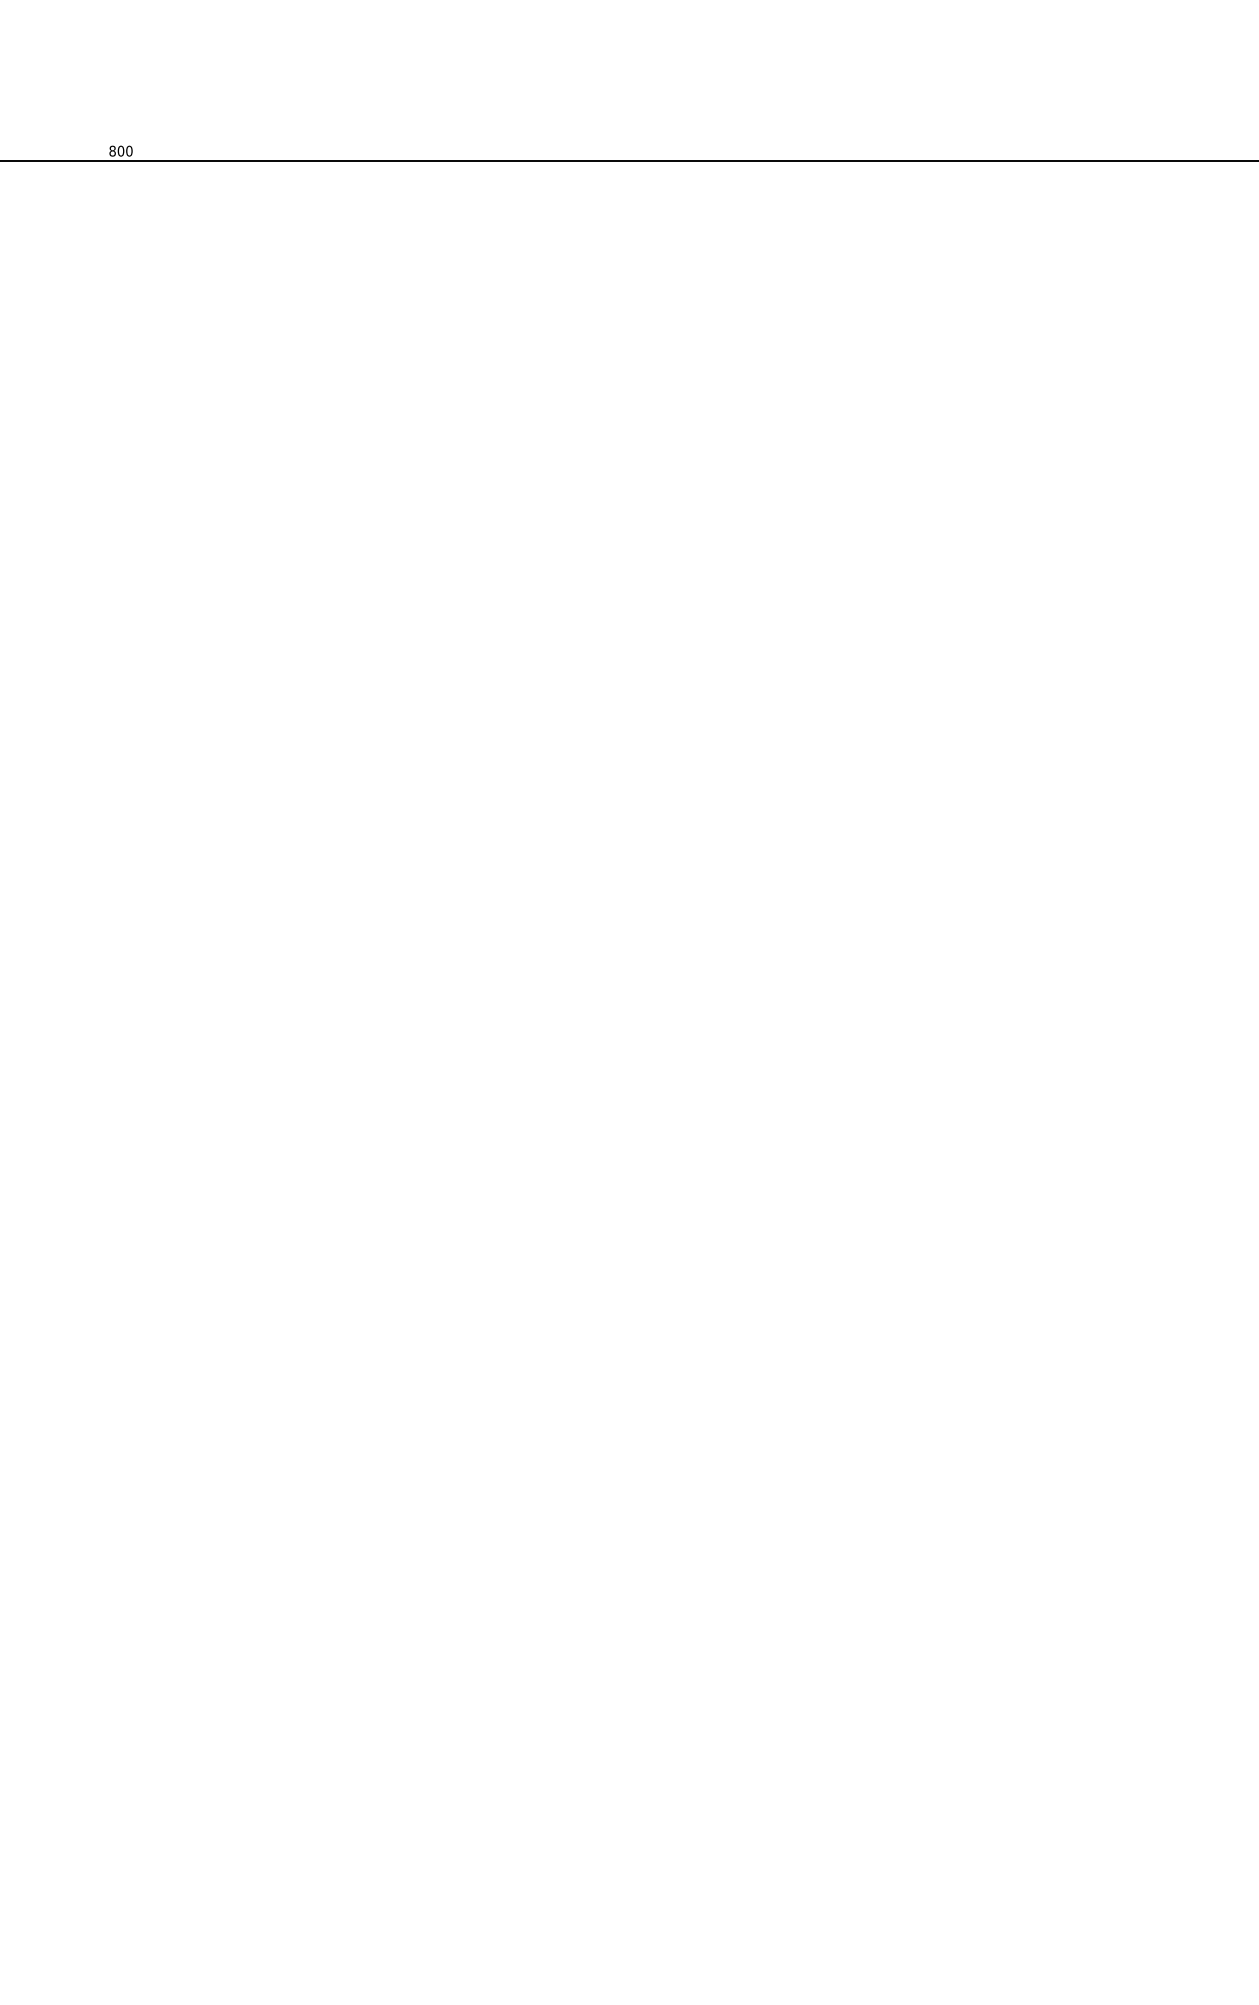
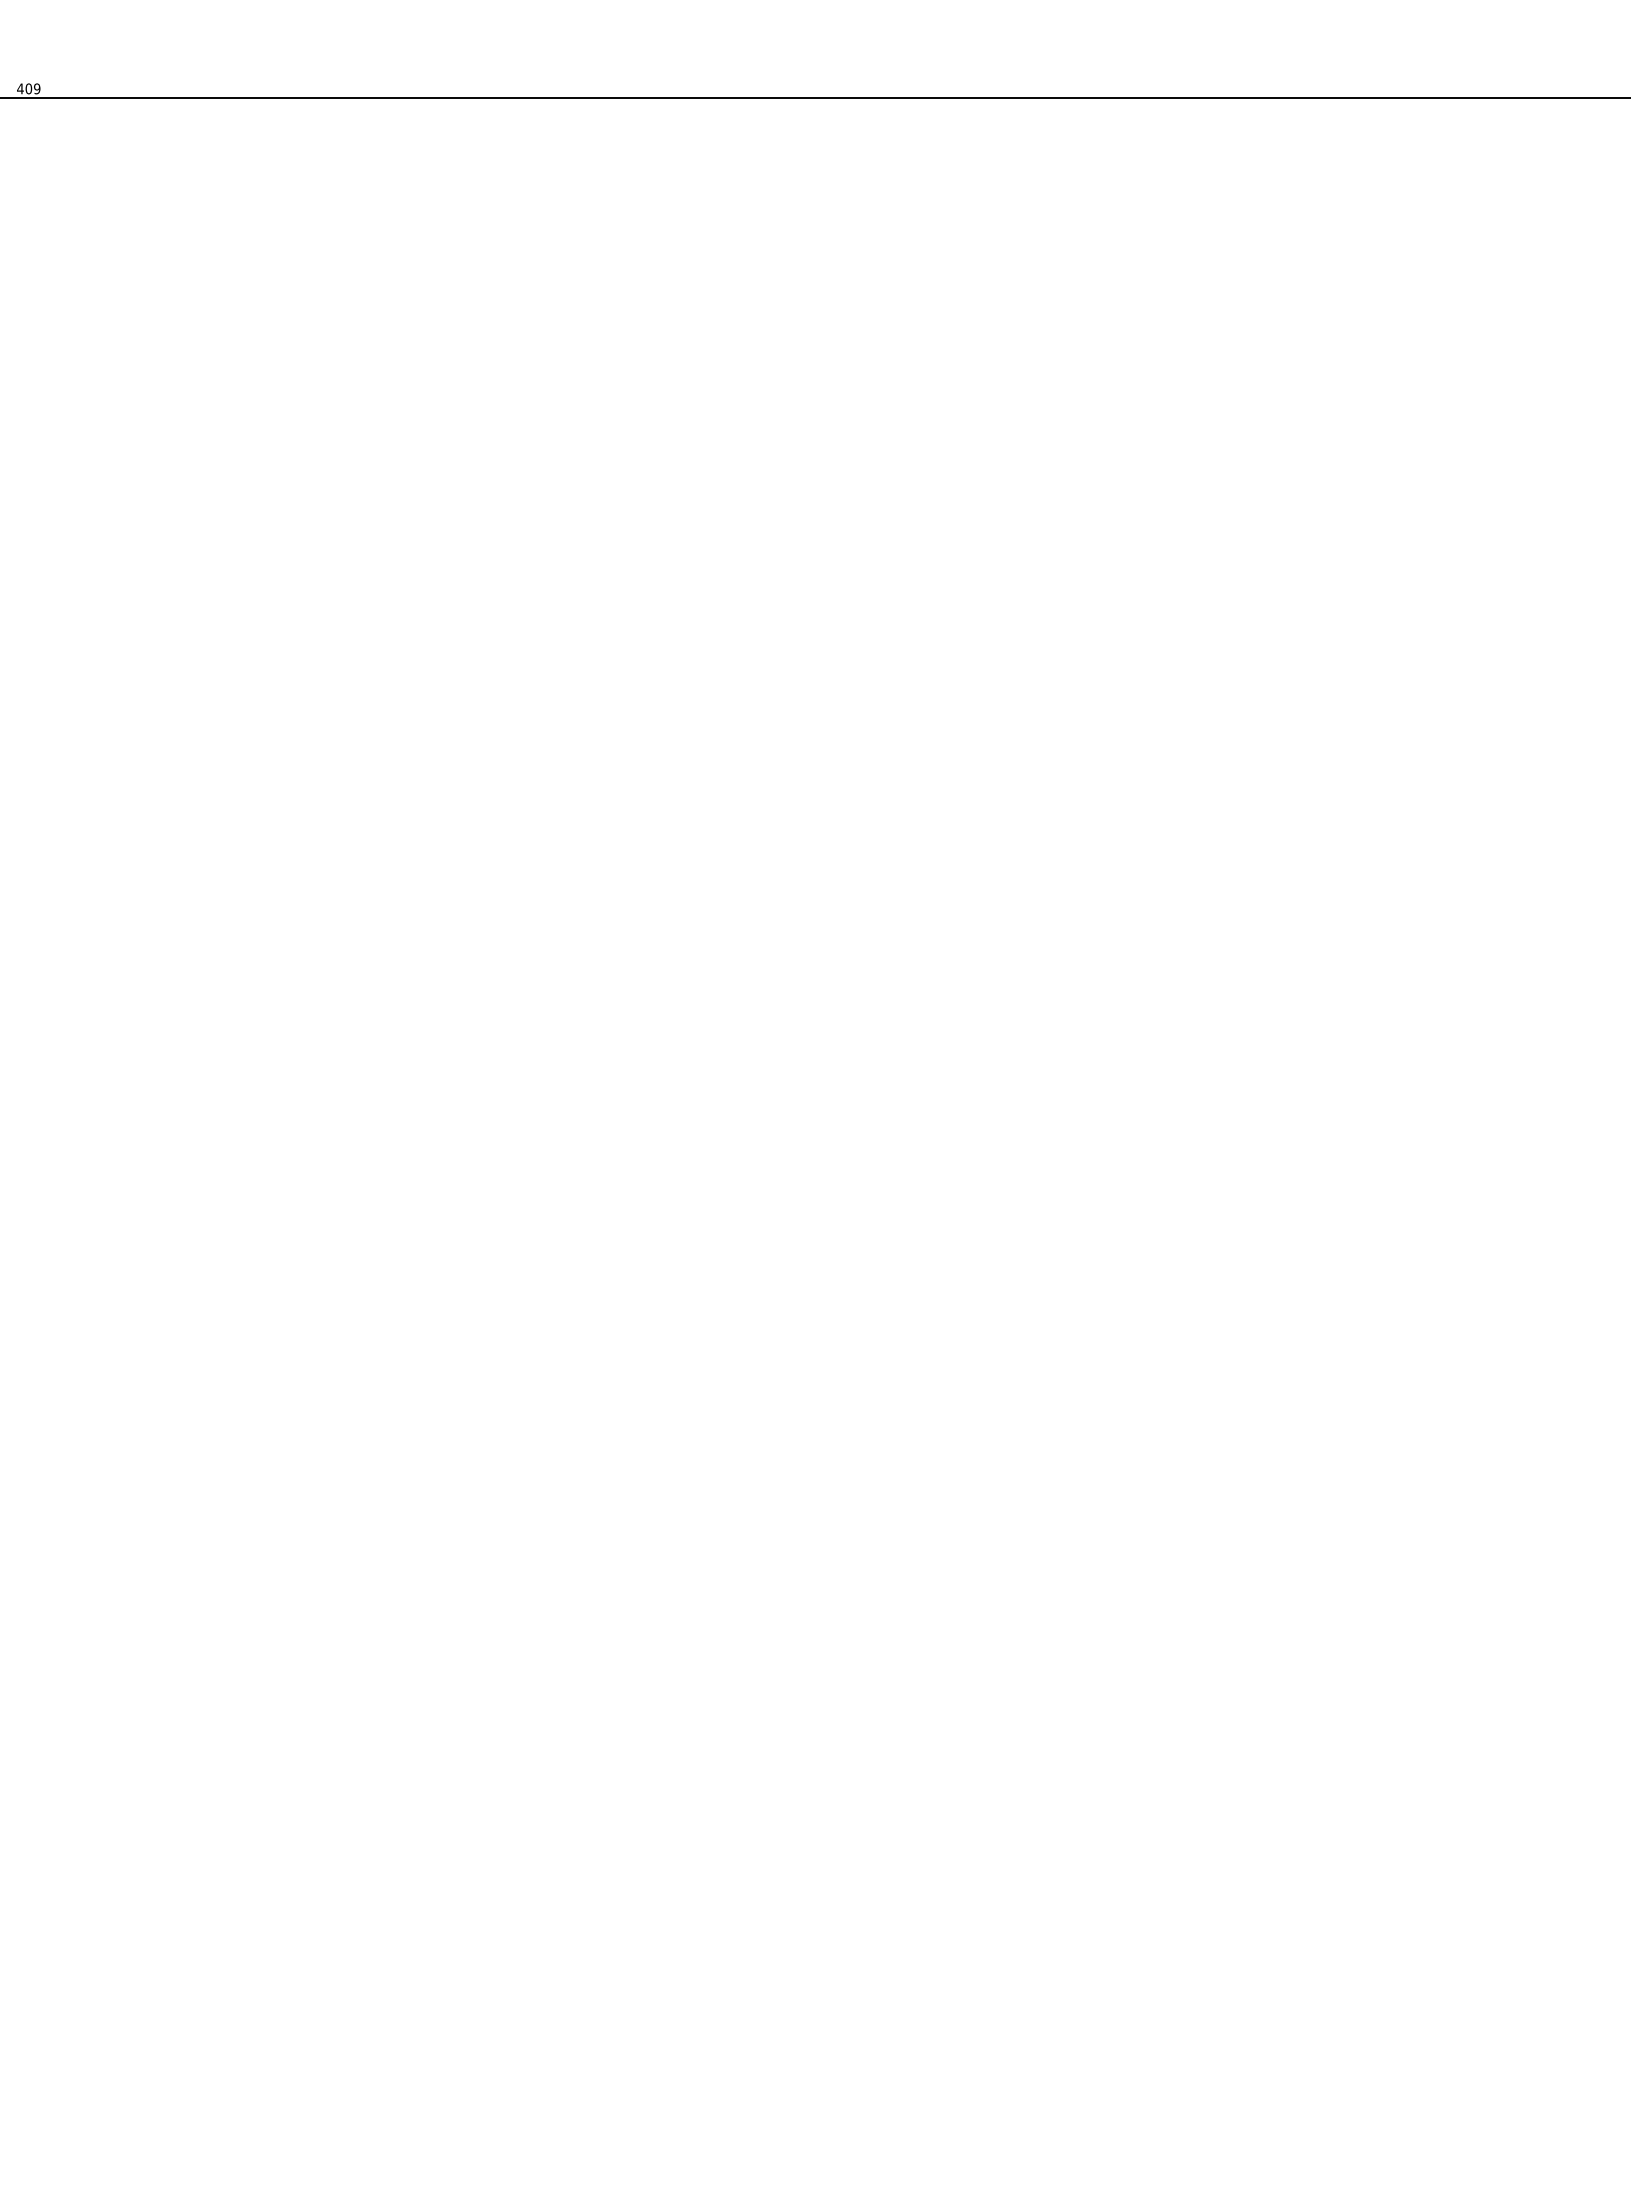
text: (120, 150) -> (28, 88), 800 -> 409

